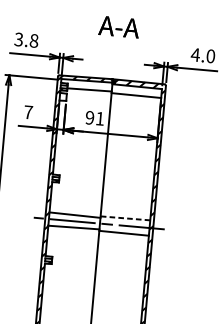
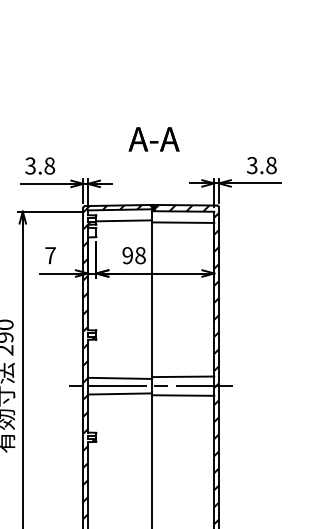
text: (202, 55) -> (261, 165), 4.0 -> 3.8
text: (100, 118) -> (140, 255), 91 -> 98
line: (124, 218) -> (182, 376), dashed -> solid

